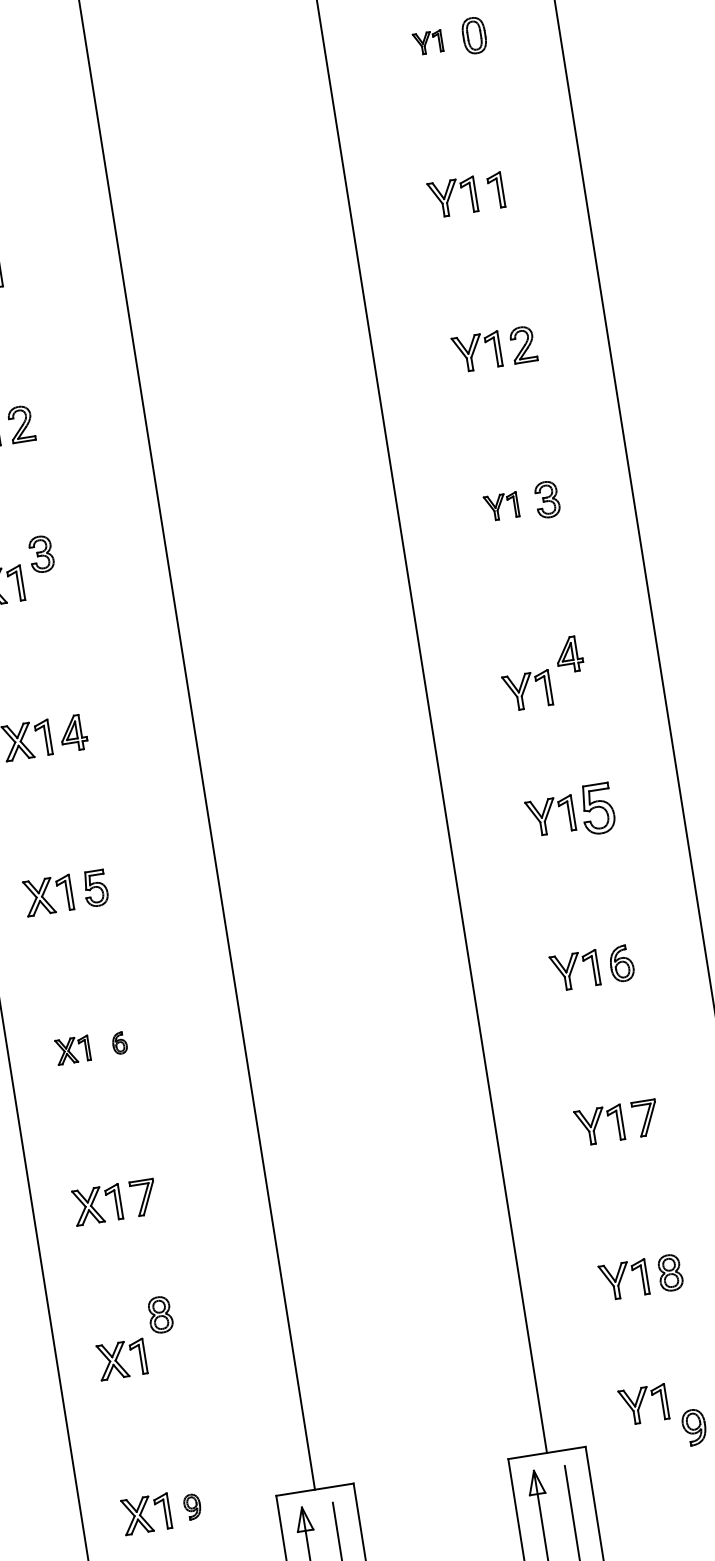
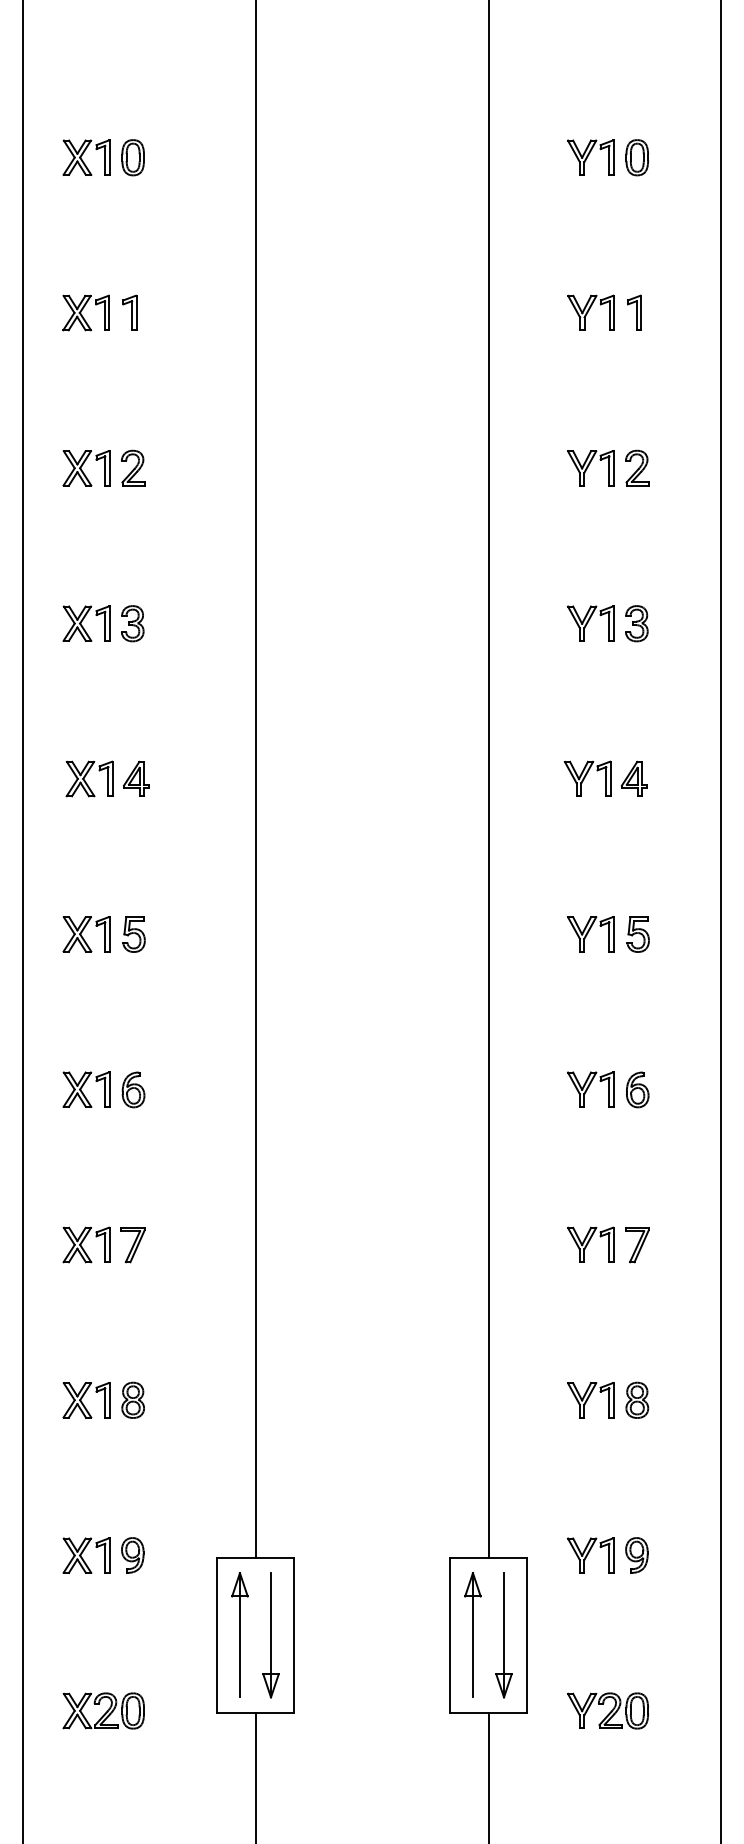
part: (427, 42) -> (590, 157), size x1.67
part: (501, 506) -> (590, 623), size x1.43
part: (41, 554) -> (132, 623), moved
part: (527, 690) -> (587, 778), moved
part: (597, 809) -> (637, 934), size x0.71
part: (119, 1042) -> (133, 1089), size x1.67
part: (72, 1050) -> (86, 1089), size x1.43
part: (159, 1314) -> (132, 1399), moved
part: (643, 1404) -> (590, 1555), moved
part: (192, 1506) -> (132, 1555), size x1.43

